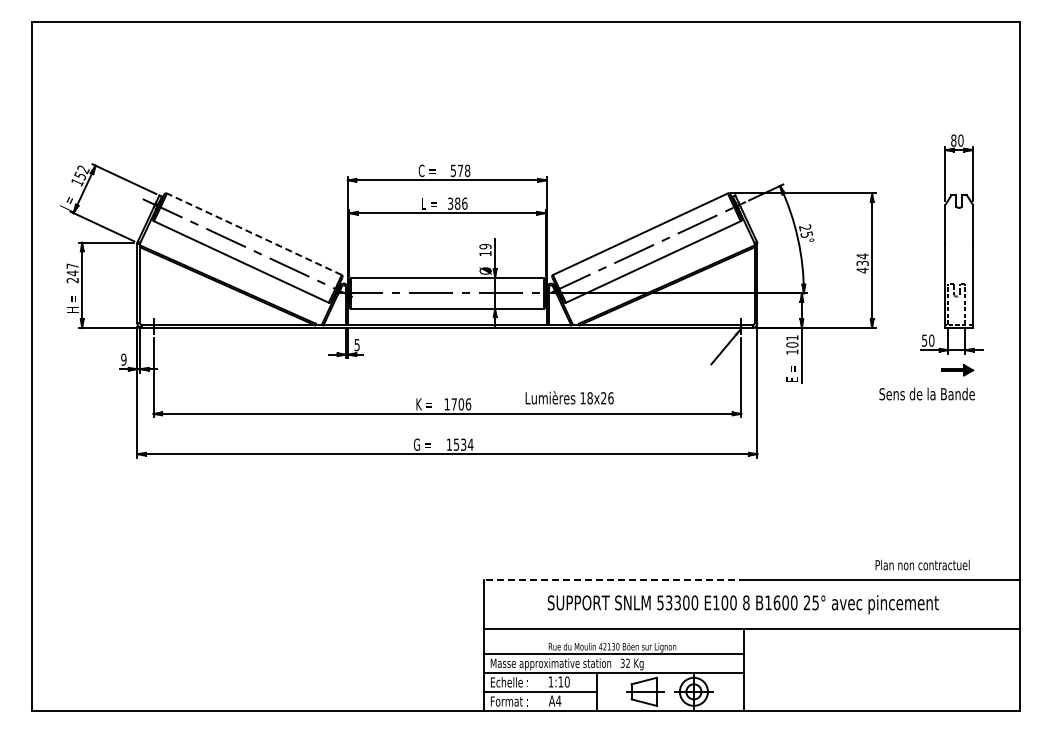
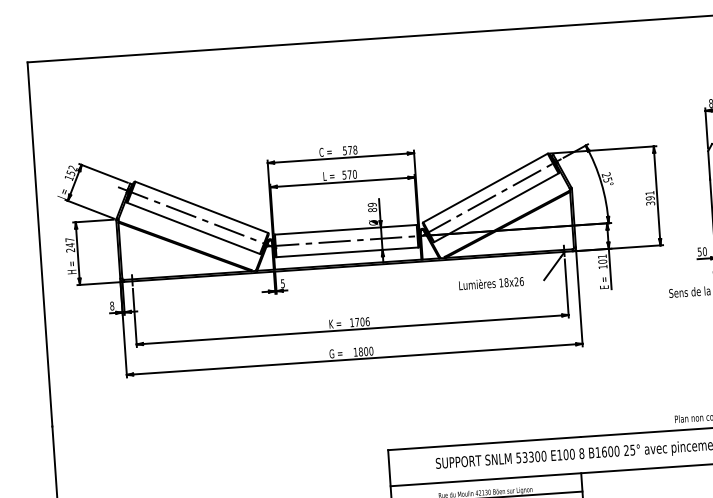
text: (457, 203) -> (349, 174), 386 -> 570
line: (253, 233) -> (201, 206), dashed -> solid
text: (485, 253) -> (372, 209), 19 -> 89
text: (862, 263) -> (650, 198), 434 -> 391
text: (123, 359) -> (111, 305), 9 -> 8
text: (569, 397) -> (491, 283), moved
text: (463, 444) -> (366, 351), 1534 -> 1800
line: (614, 580) -> (483, 443), dashed -> solid

